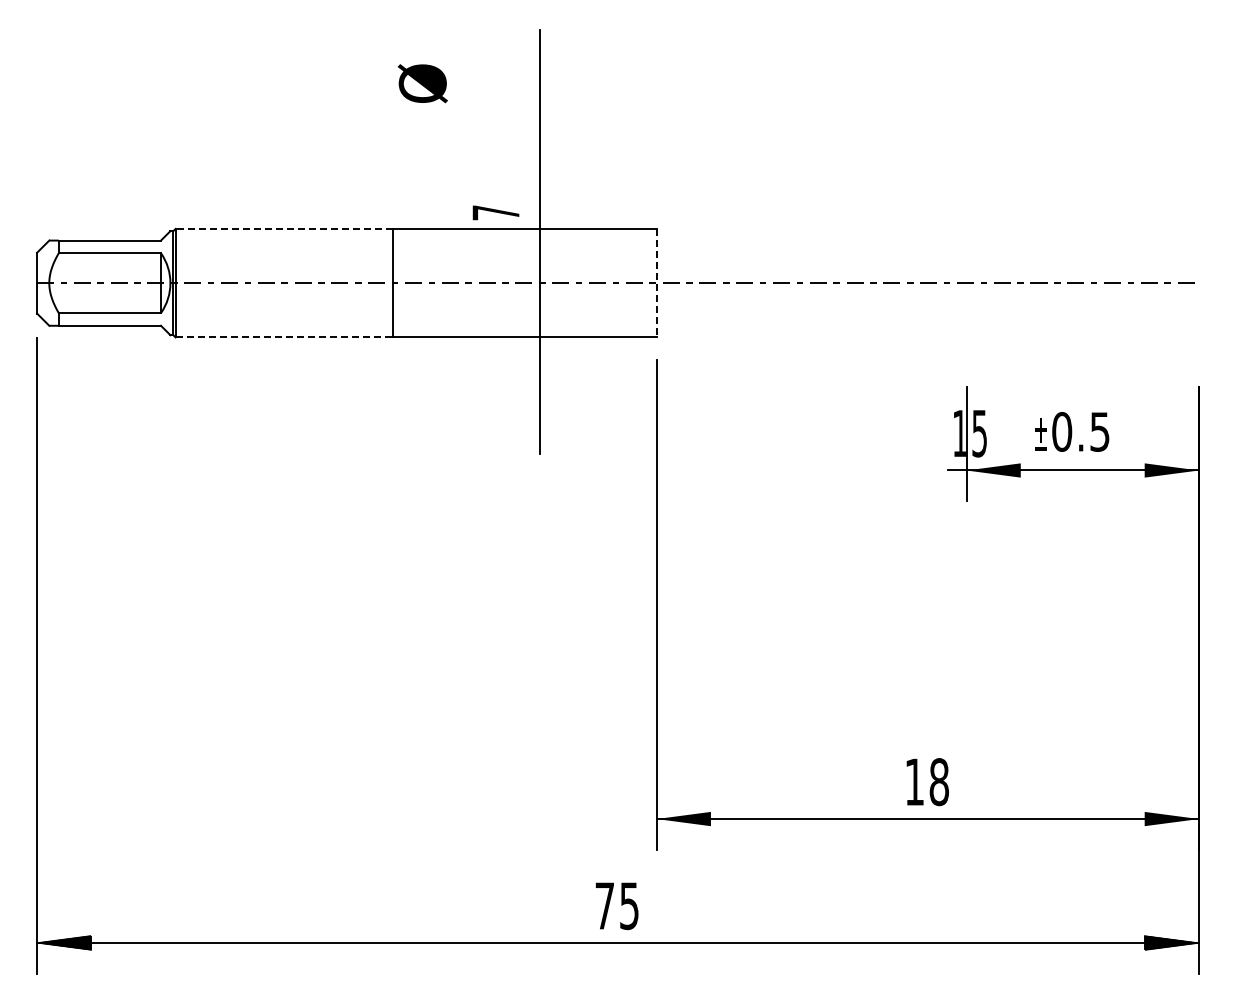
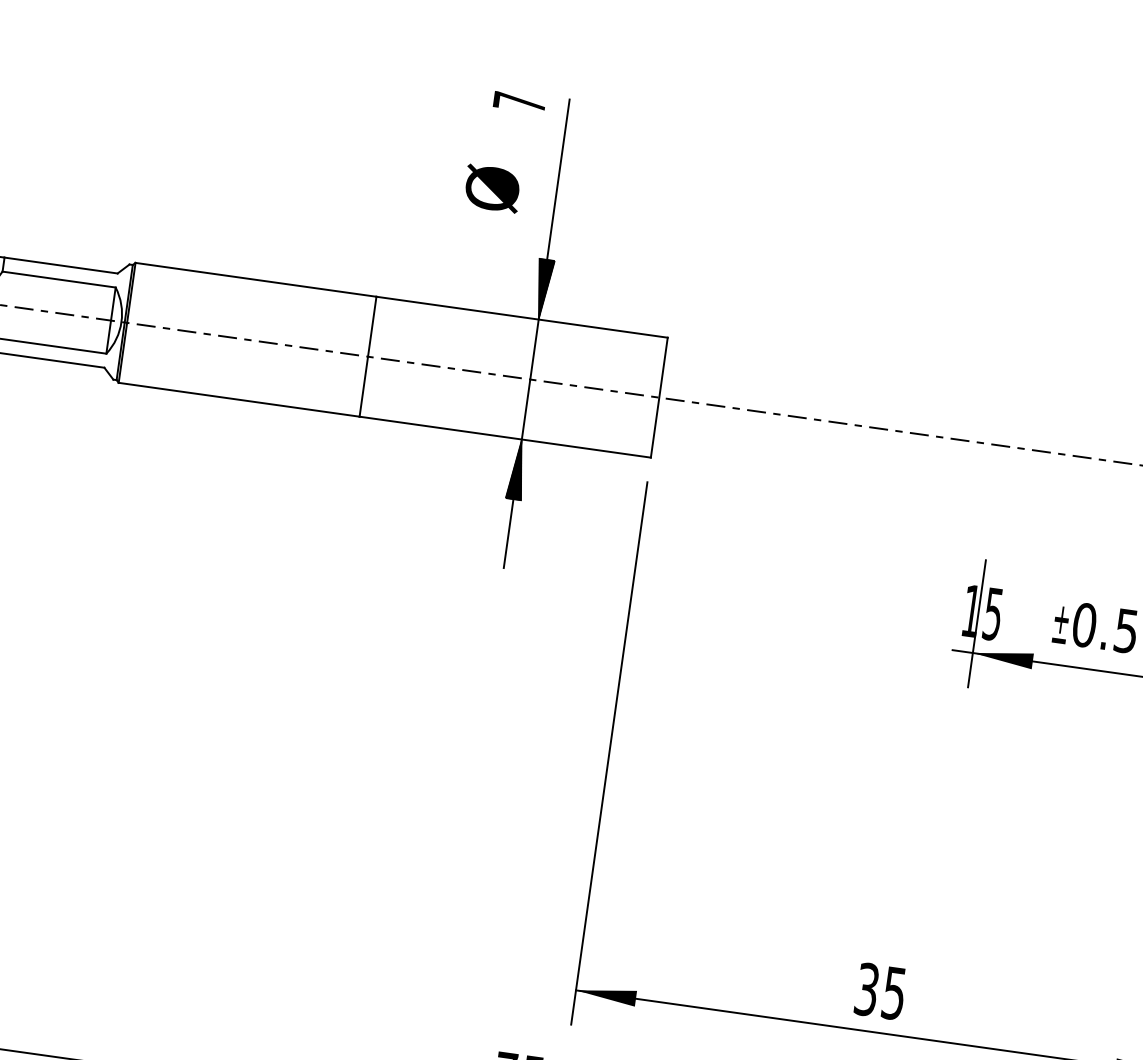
text: (422, 83) -> (492, 188), moved
hatch: (539, 201) -> (542, 289), added
text: (495, 212) -> (519, 101), moved
line: (284, 228) -> (256, 279), dashed -> solid
line: (656, 283) -> (659, 397), dashed -> solid
line: (284, 337) -> (239, 399), dashed -> solid
hatch: (539, 364) -> (517, 469), added
text: (926, 782) -> (880, 991), 18 -> 35

